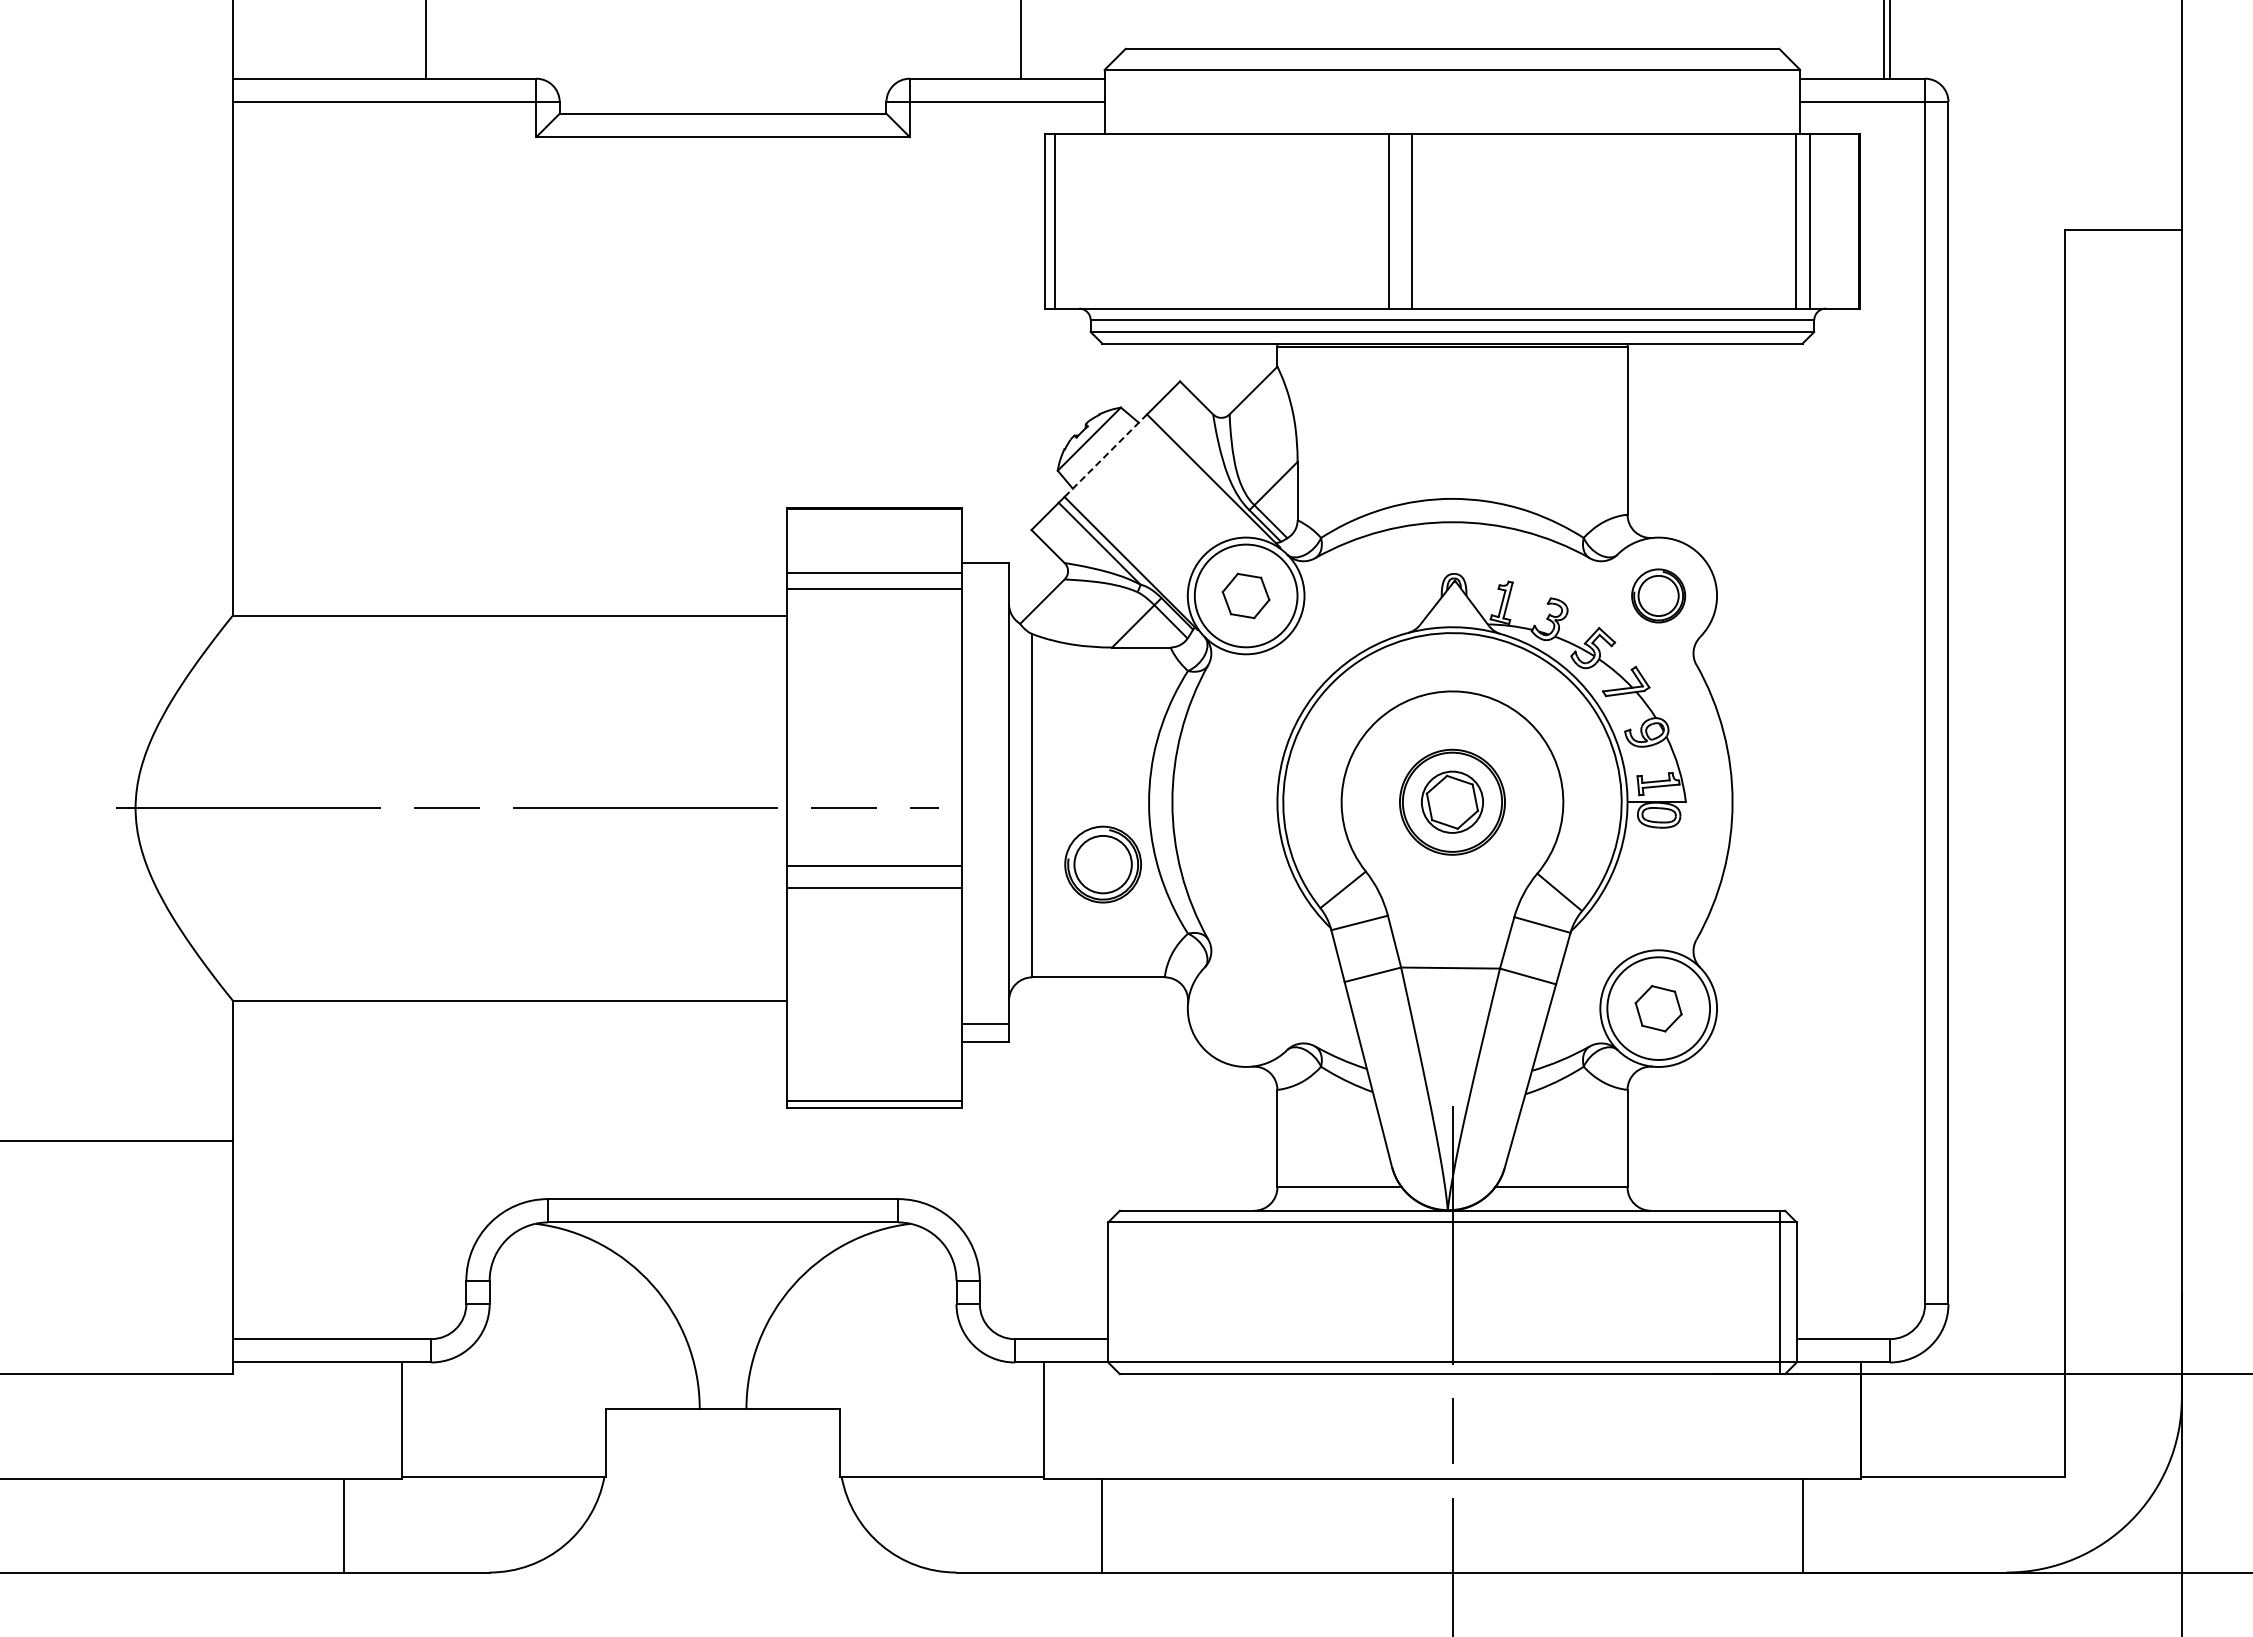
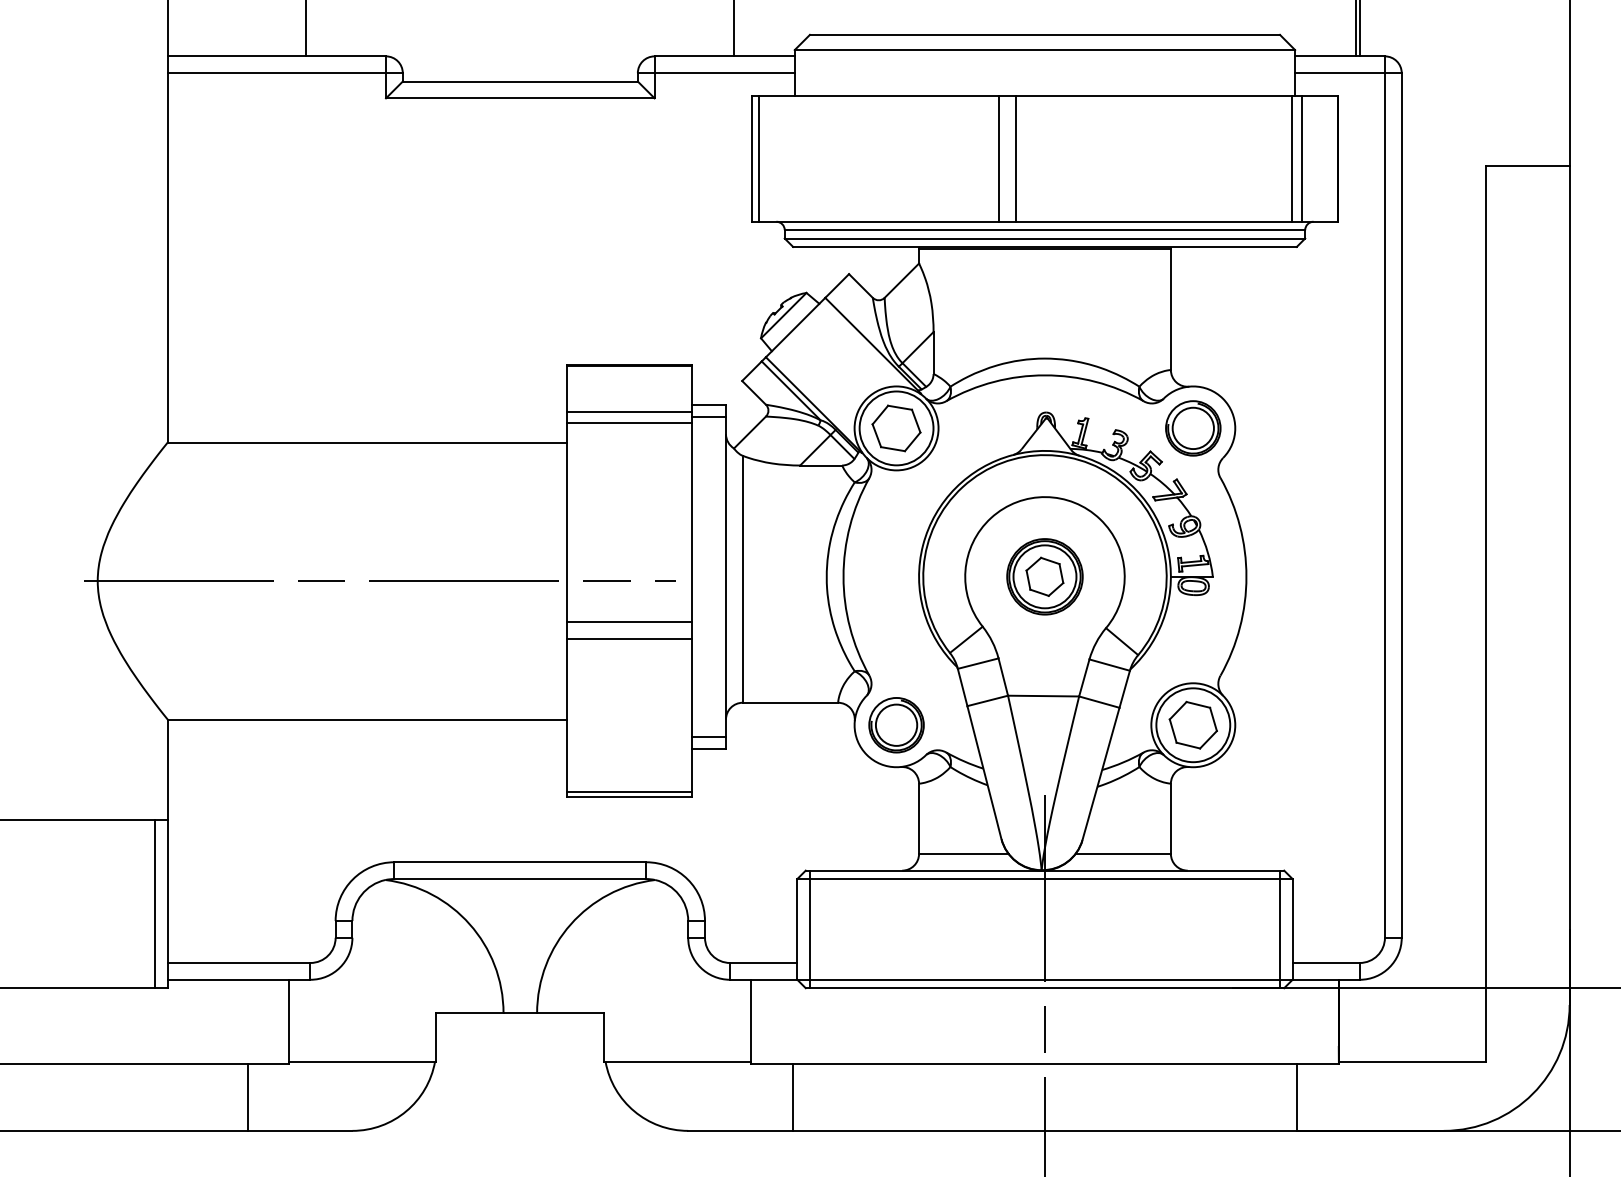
line: (1106, 455) -> (796, 327), dashed -> solid
line: (985, 580) -> (709, 417), added
part: (1245, 595) -> (896, 428), size x1.43
part: (1658, 595) -> (1193, 428), size x1.43
circle: (1452, 802) -> (1044, 576), size x1.43
part: (1102, 864) -> (896, 725), moved
part: (1658, 1008) -> (1193, 725), size x1.43
line: (215, 1257) -> (155, 904), added
line: (1125, 1292) -> (809, 929), added

